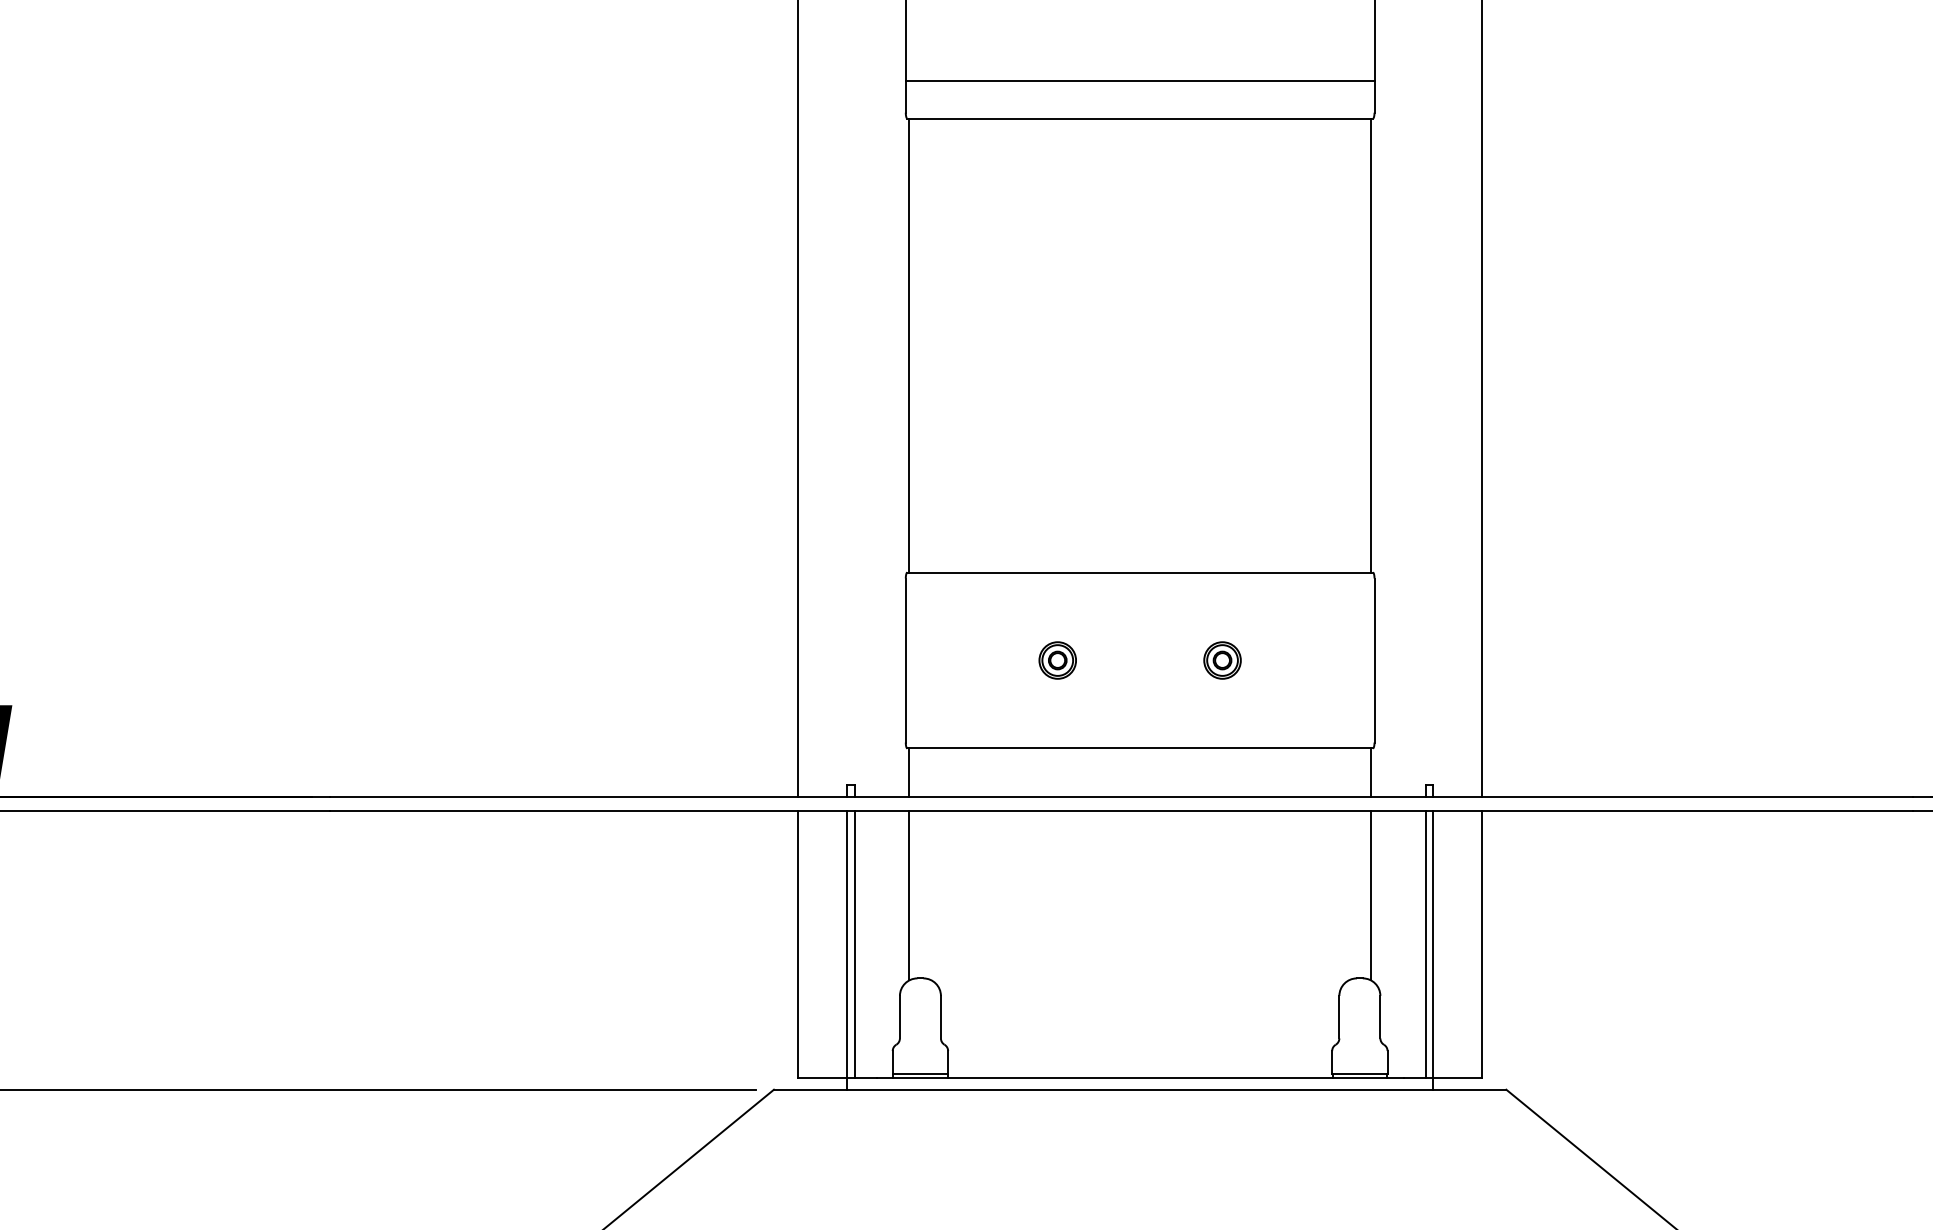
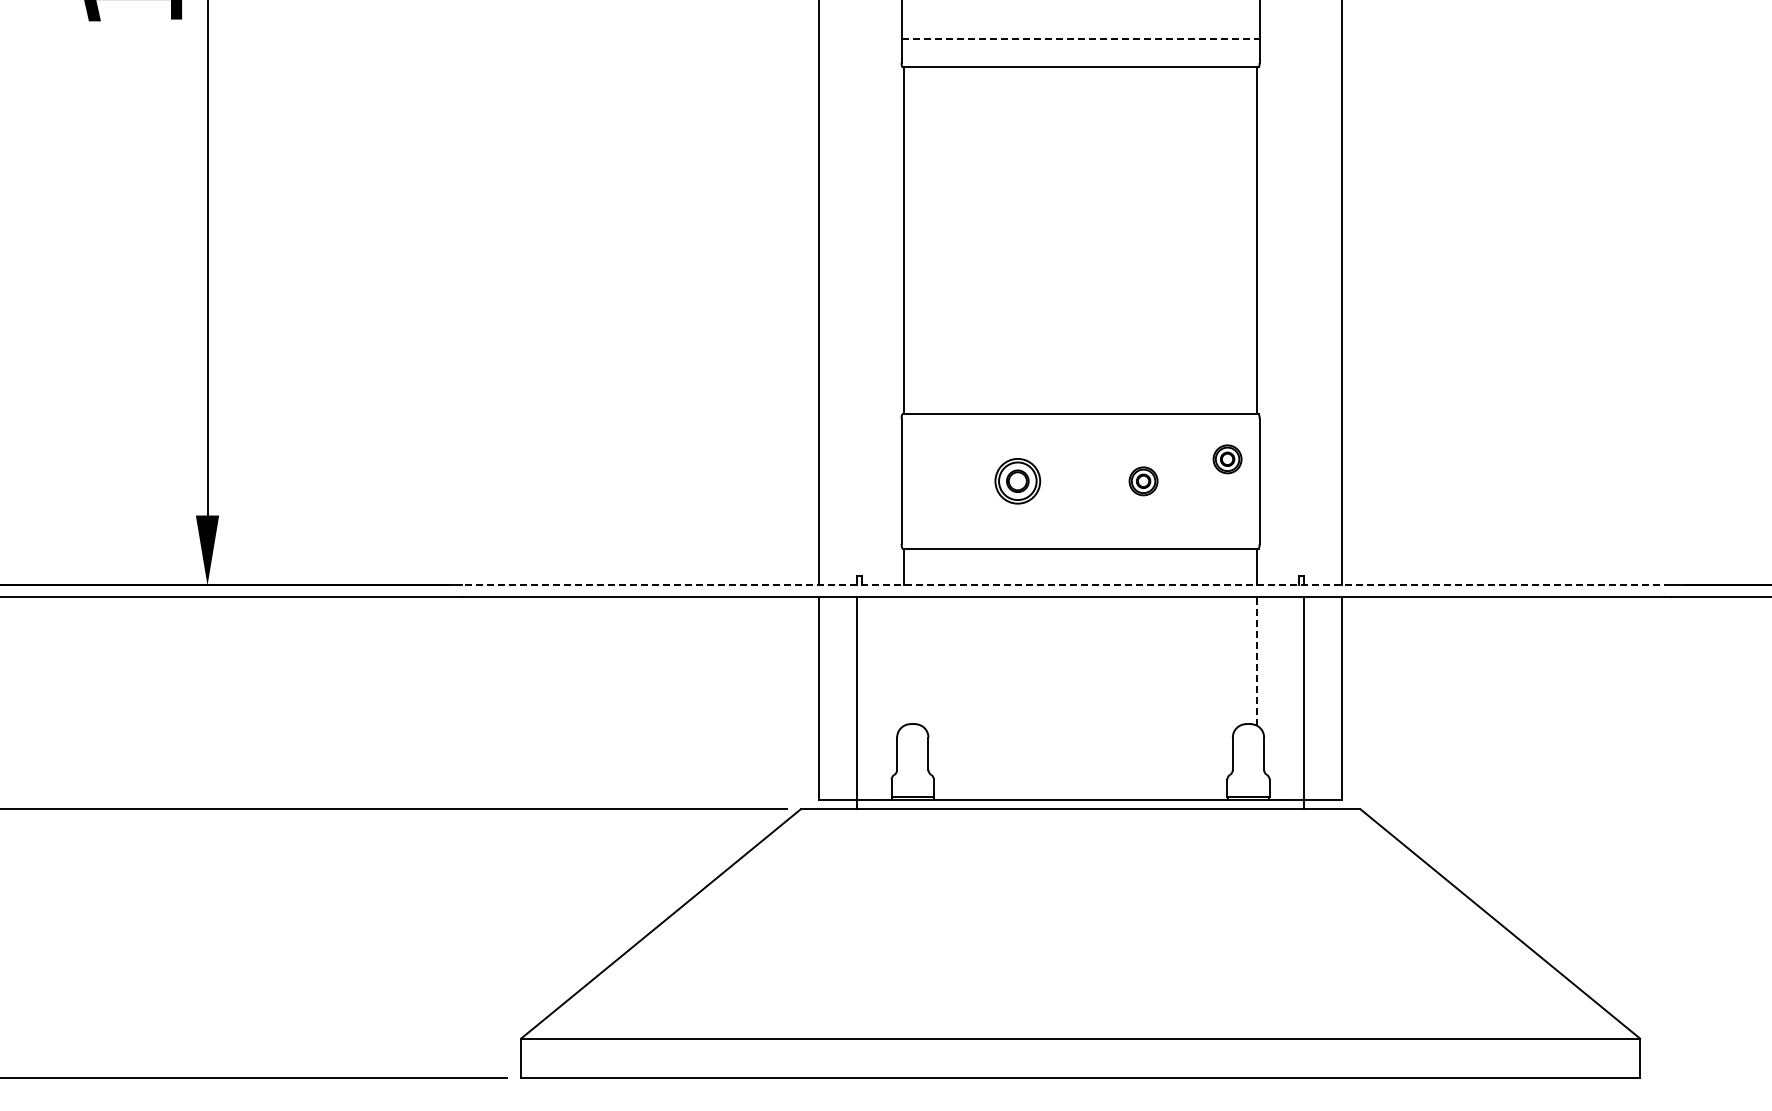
line: (1141, 80) -> (1081, 38), solid -> dashed
part: (1332, 631) -> (1227, 459), added
part: (1057, 660) -> (1017, 481), size x1.6
line: (1121, 796) -> (1066, 585), solid -> dashed
line: (909, 895) -> (904, 660), removed
line: (1370, 896) -> (1256, 661), solid -> dashed
line: (854, 944) -> (862, 698), removed
line: (1425, 944) -> (1298, 698), removed

